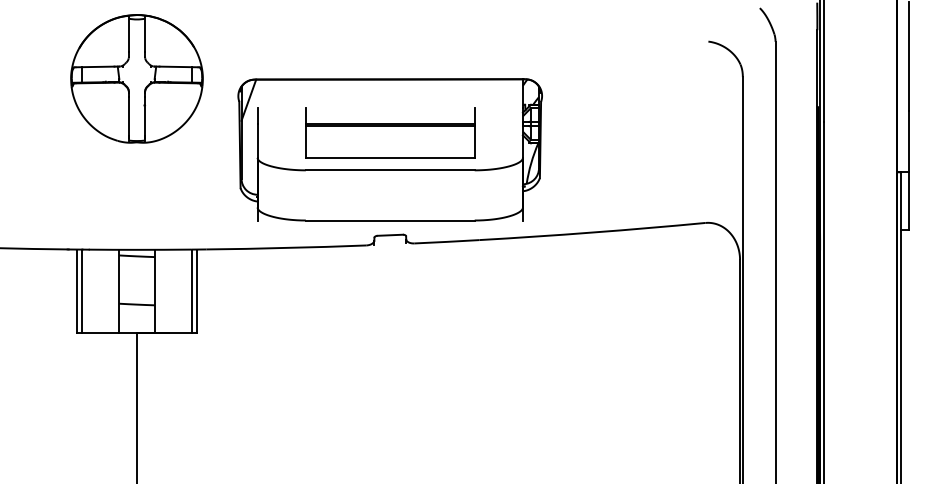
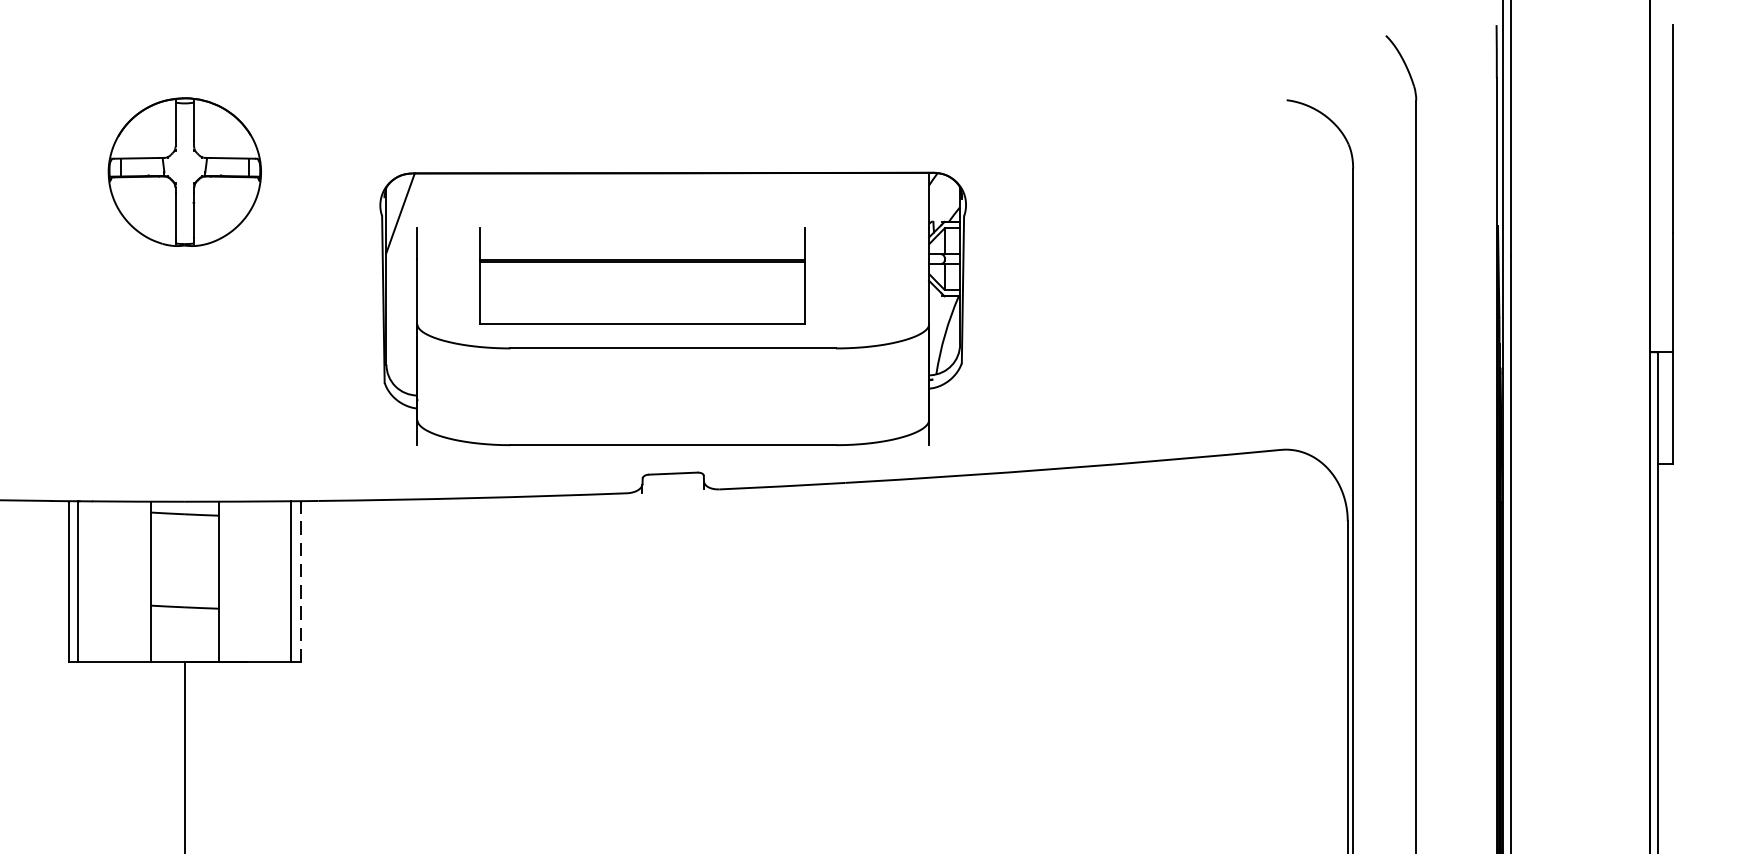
part: (136, 78) -> (183, 171), size x0.6
part: (390, 132) -> (642, 275), moved
line: (197, 291) -> (301, 582), solid -> dashed

